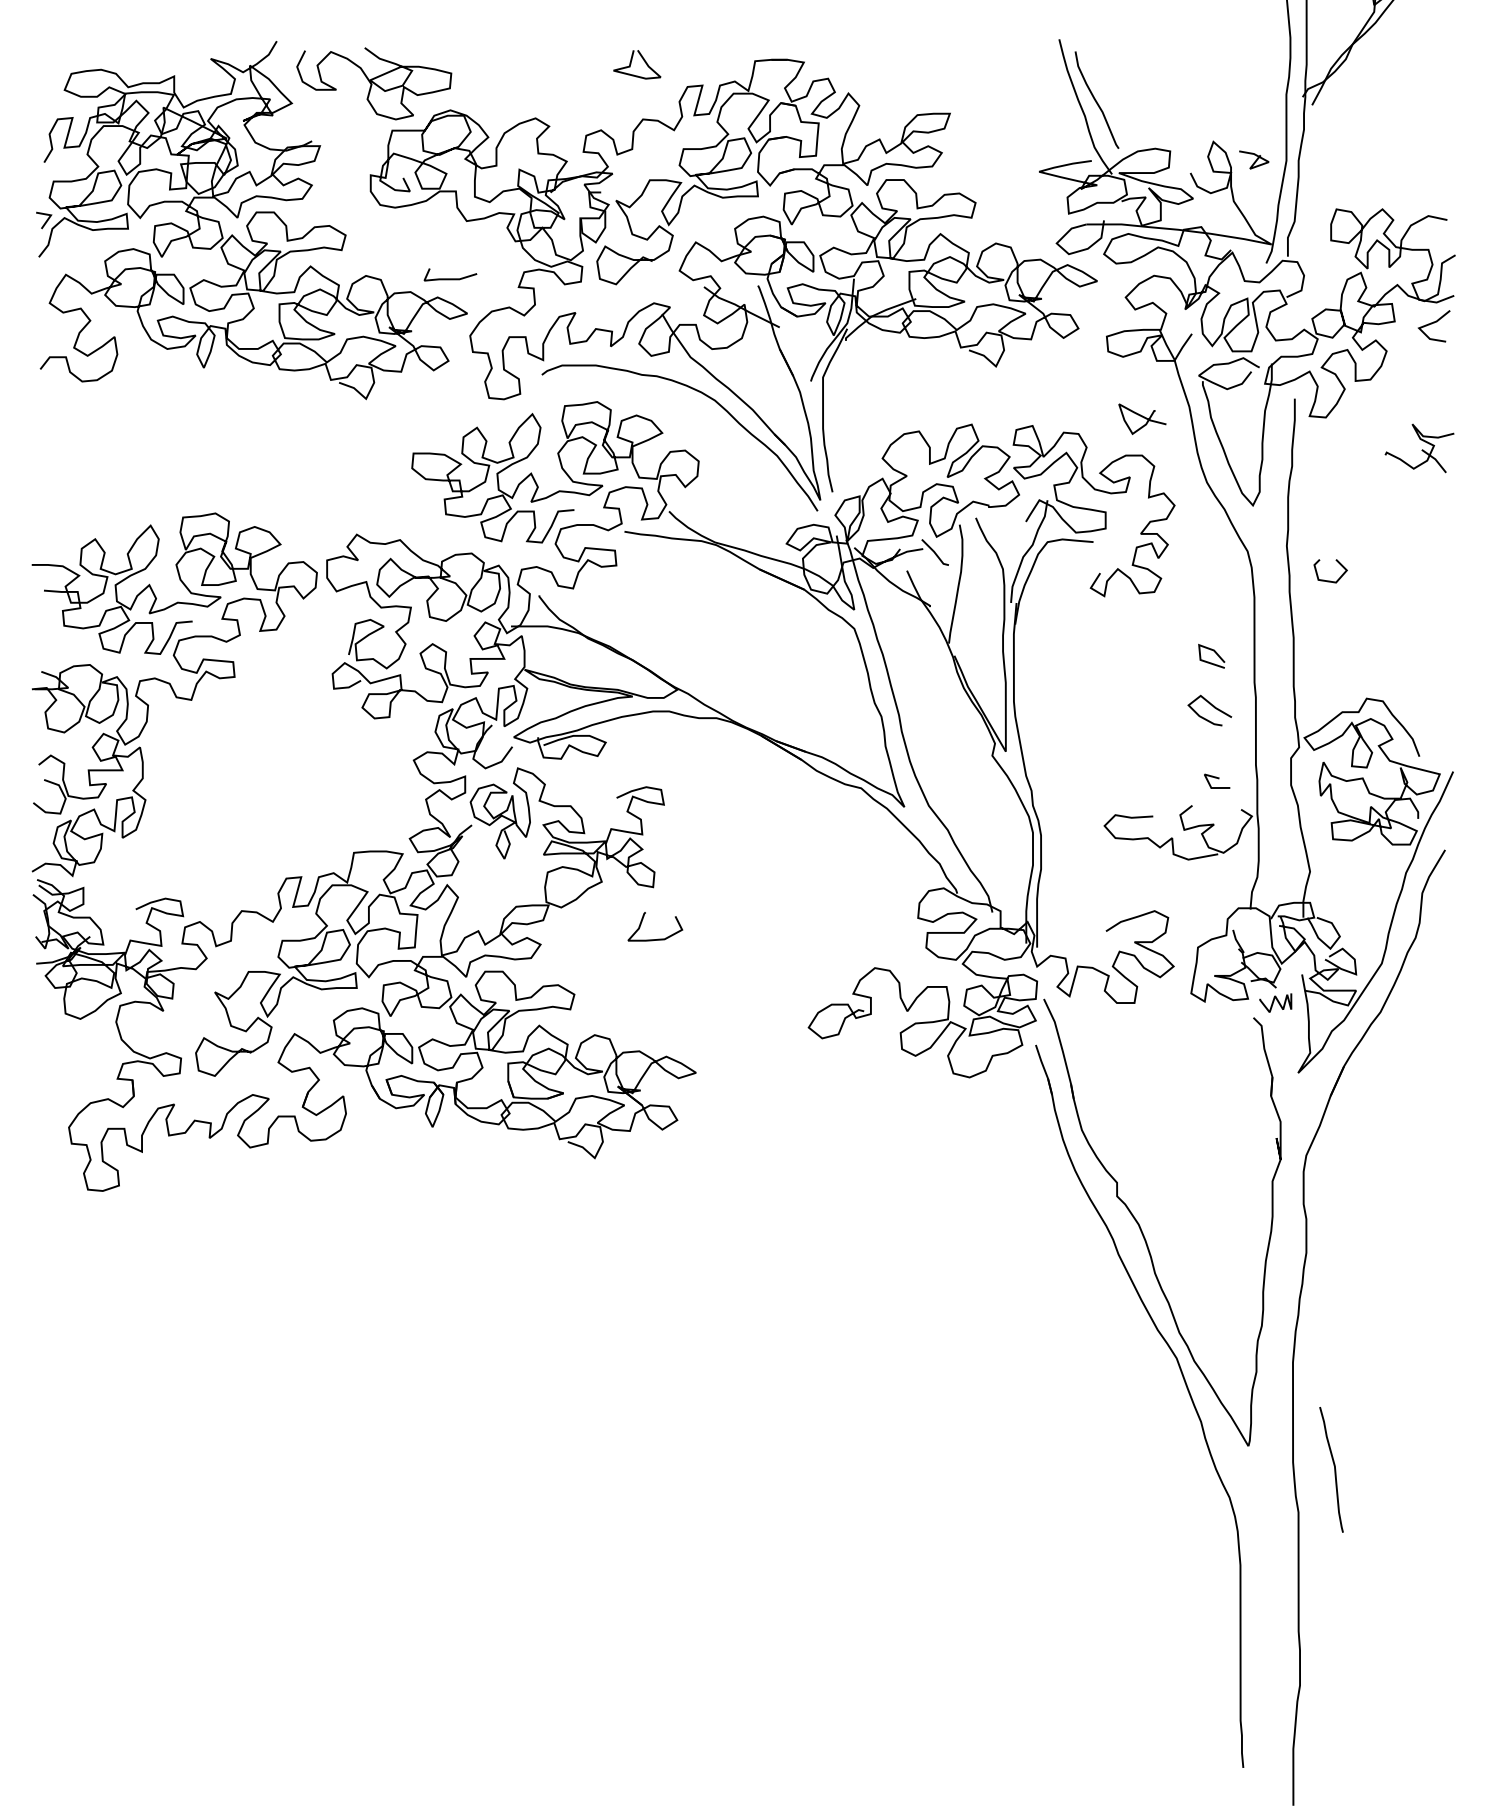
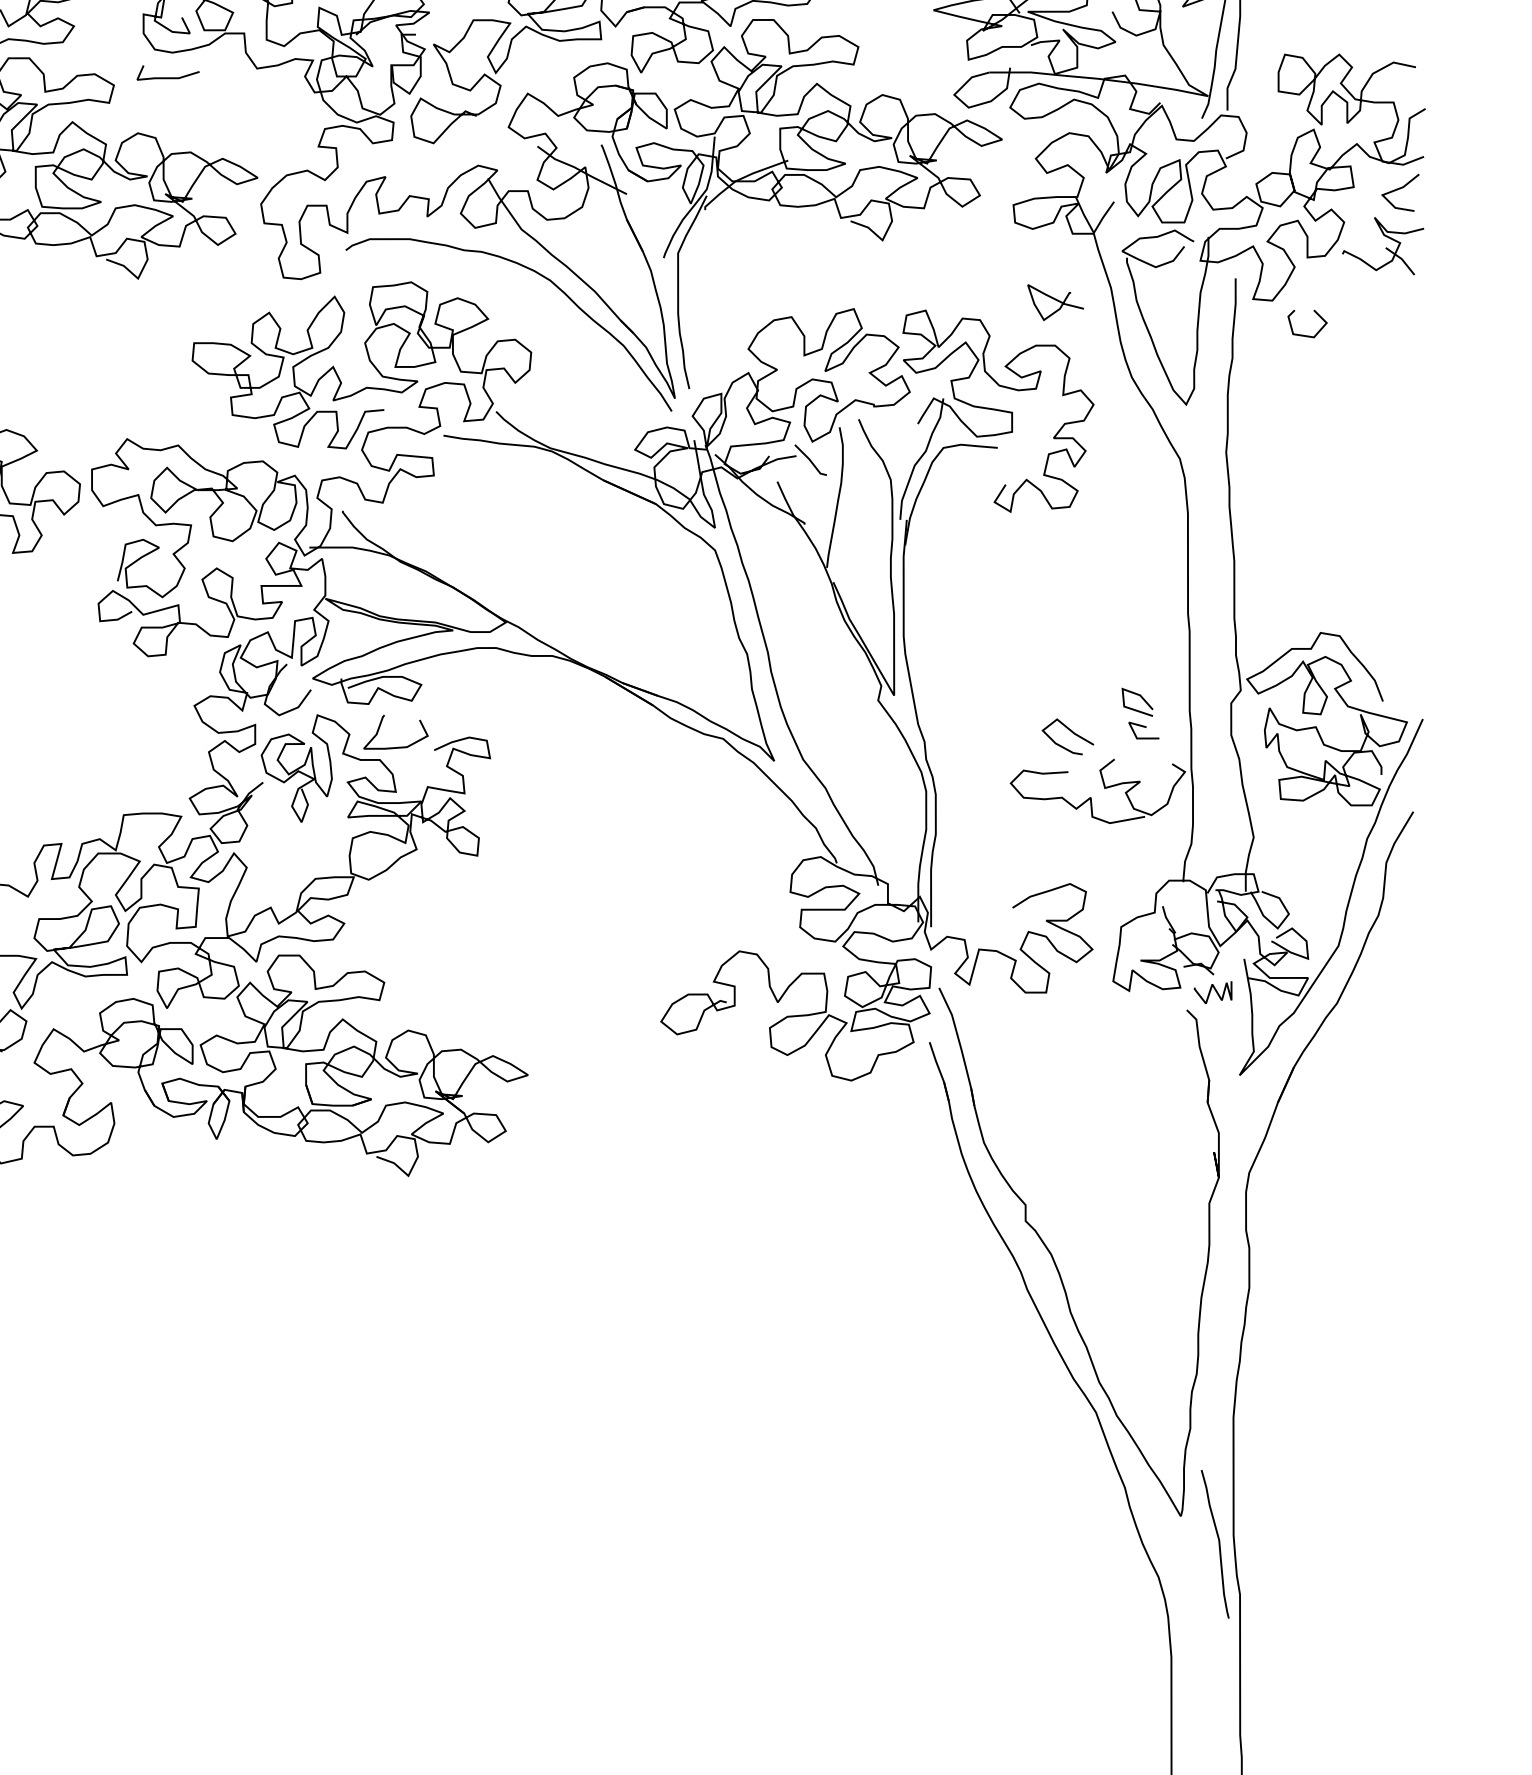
line: (450, 278) -> (168, 77), moved
part: (1419, 448) -> (1383, 246), moved
curve: (1330, 580) -> (1307, 334), moved
line: (1214, 652) -> (1140, 697), moved
curve: (1212, 706) -> (1071, 731), moved
curve: (658, 938) -> (399, 746), moved
curve: (1334, 1469) -> (1218, 1543), moved

